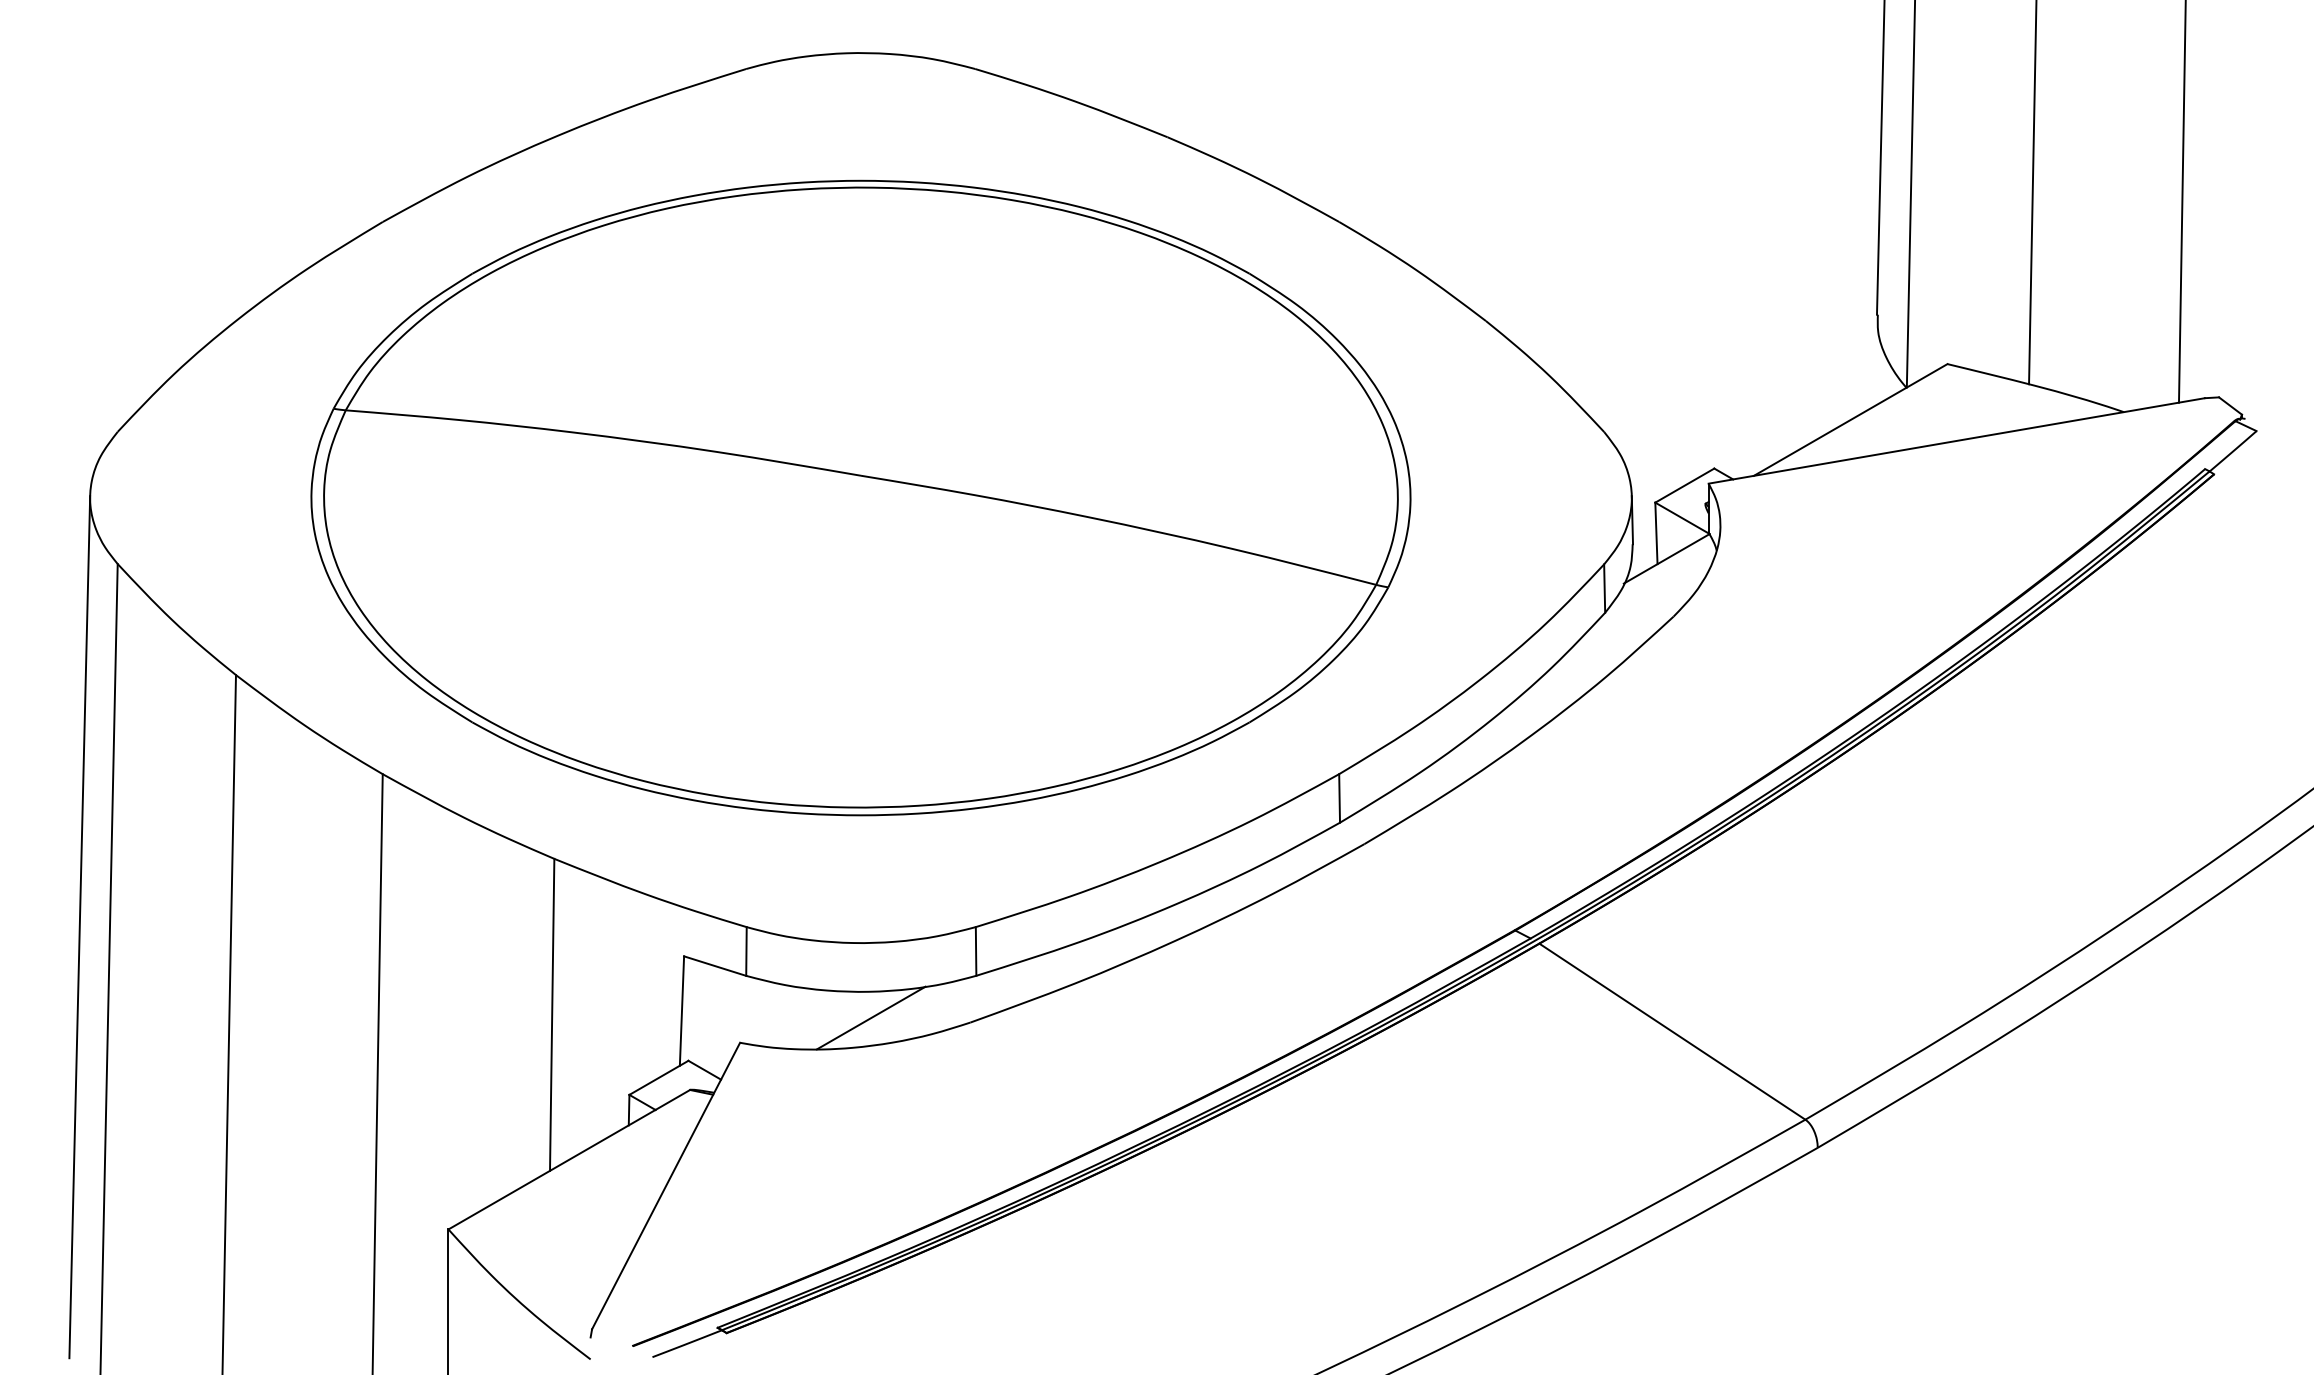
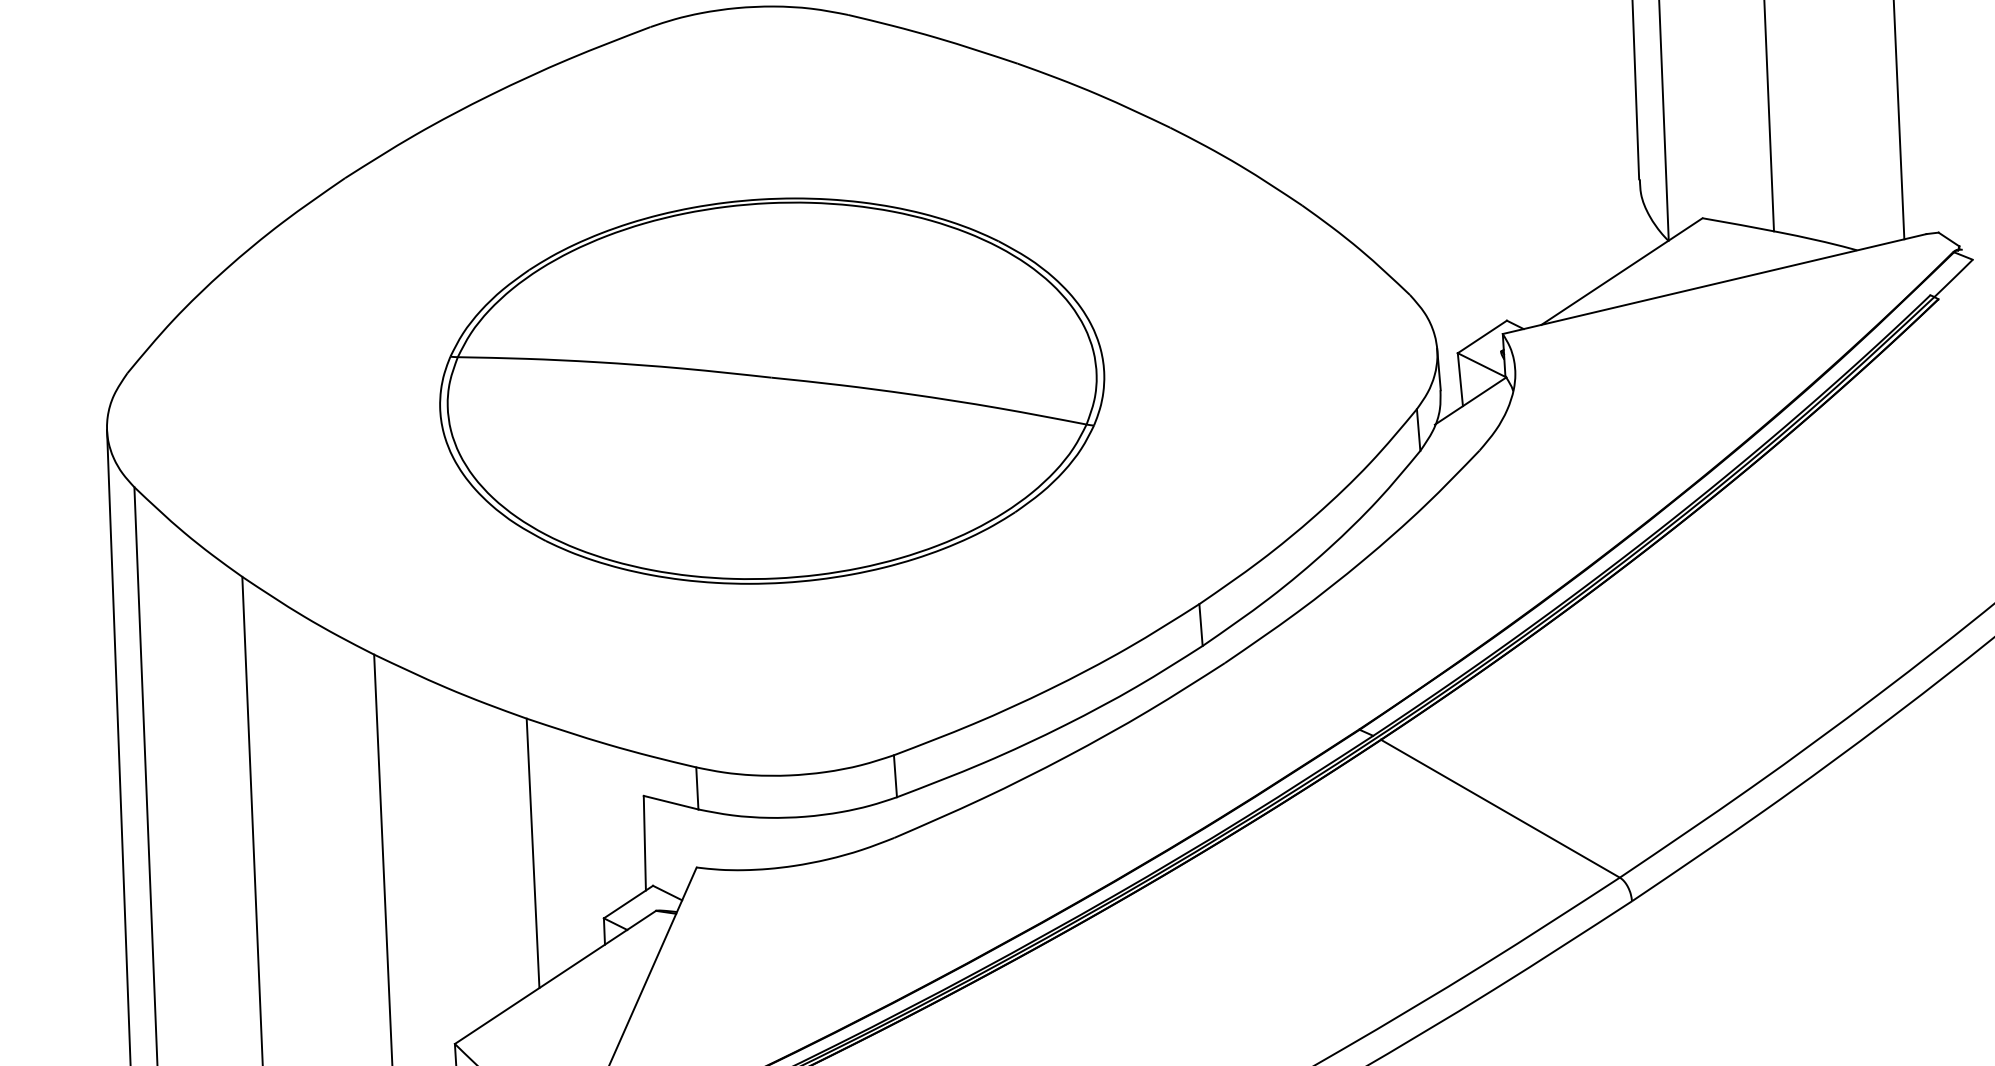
part: (860, 497) -> (771, 390), size x0.7
line: (870, 1017) -> (807, 838), removed

